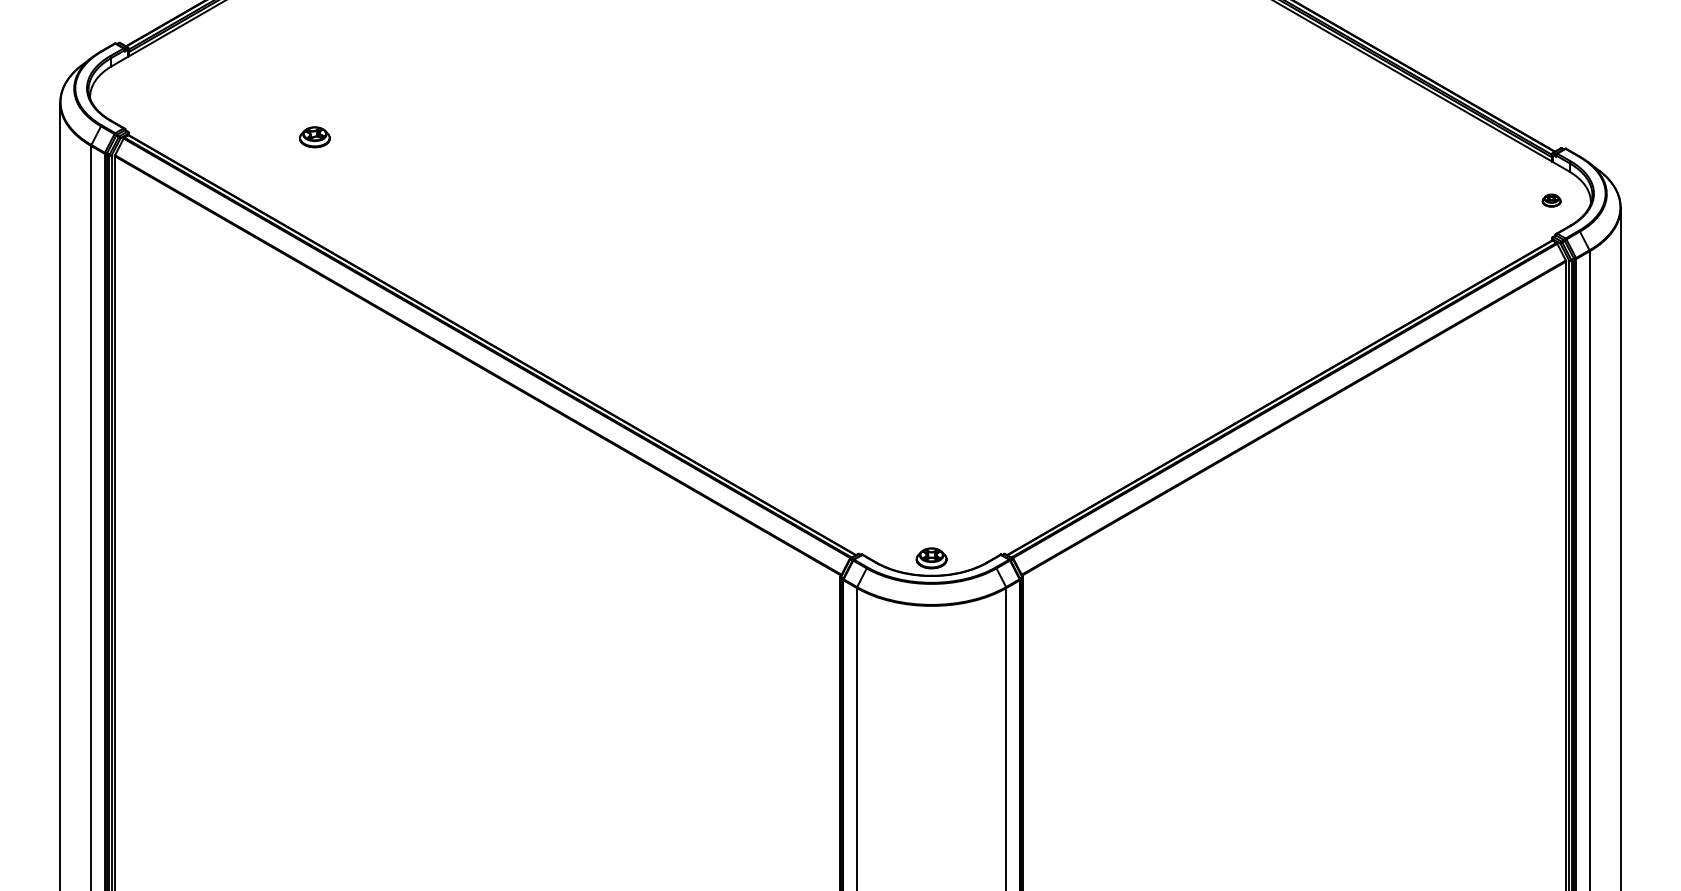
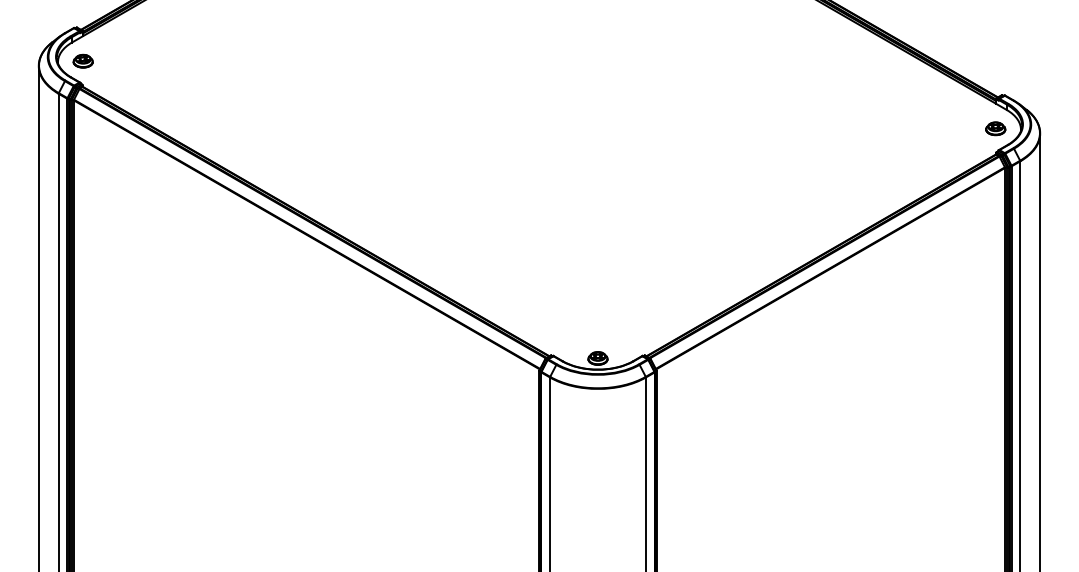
part: (313, 136) -> (82, 60), moved
part: (1551, 200) -> (995, 128), size x1.67

